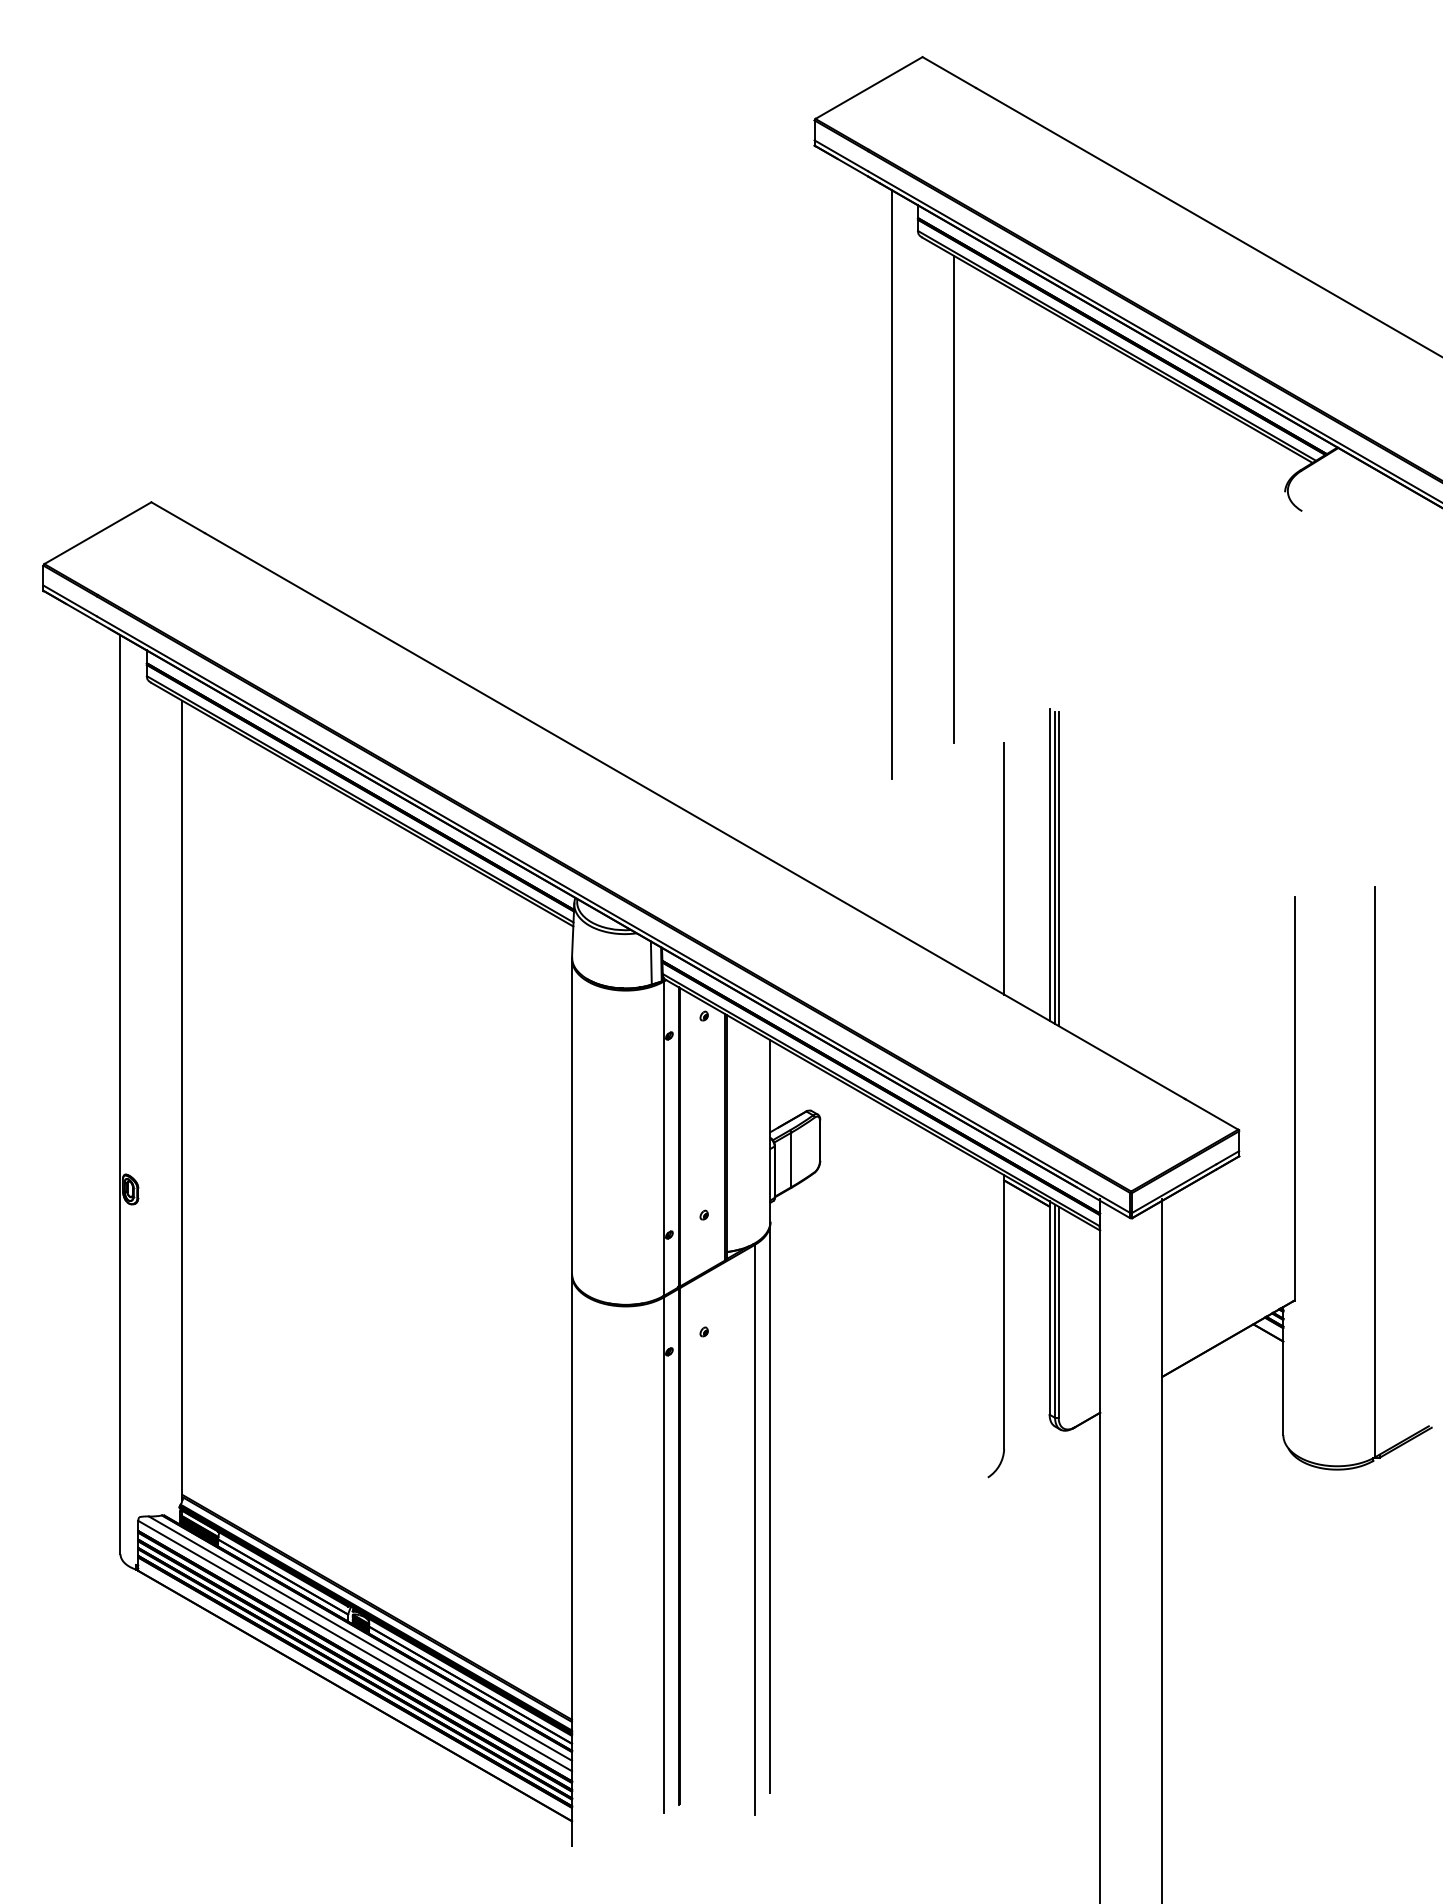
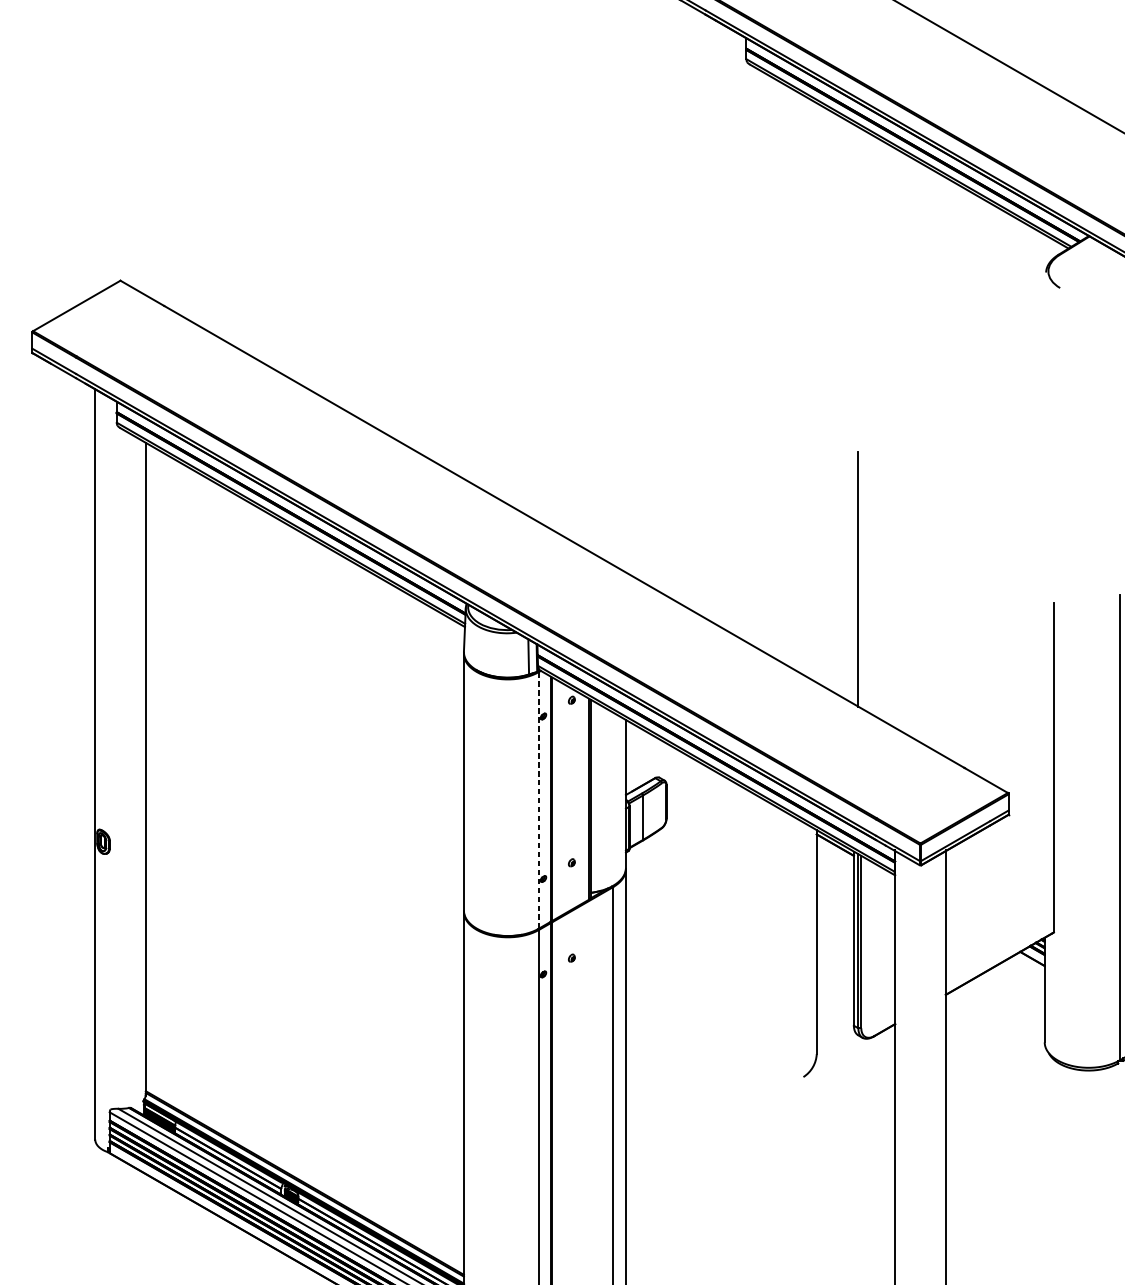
line: (891, 484) -> (724, 266), removed
line: (953, 499) -> (775, 278), removed
line: (1049, 864) -> (853, 576), removed
line: (1004, 868) -> (817, 579), removed
line: (1058, 868) -> (861, 579), removed
line: (664, 1139) -> (539, 801), solid -> dashed

